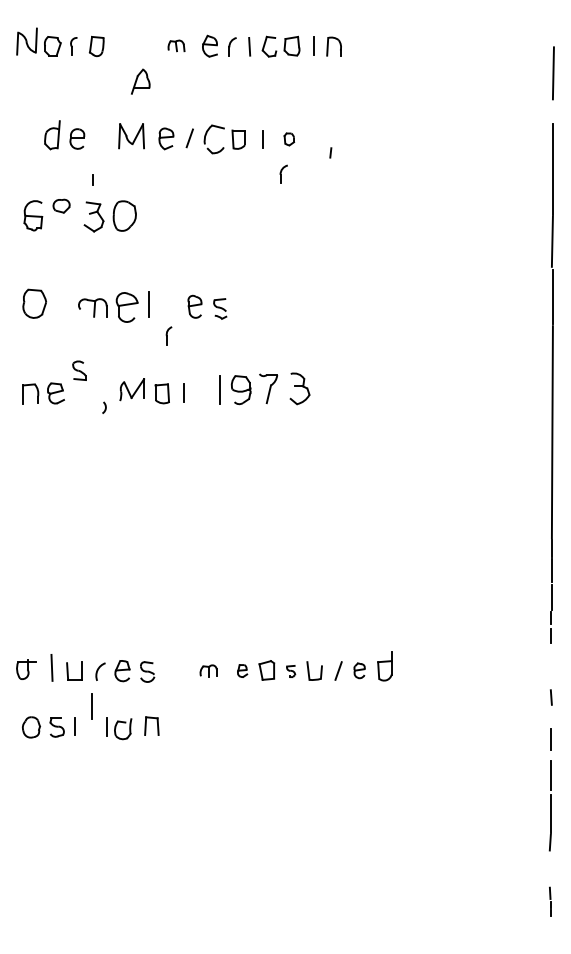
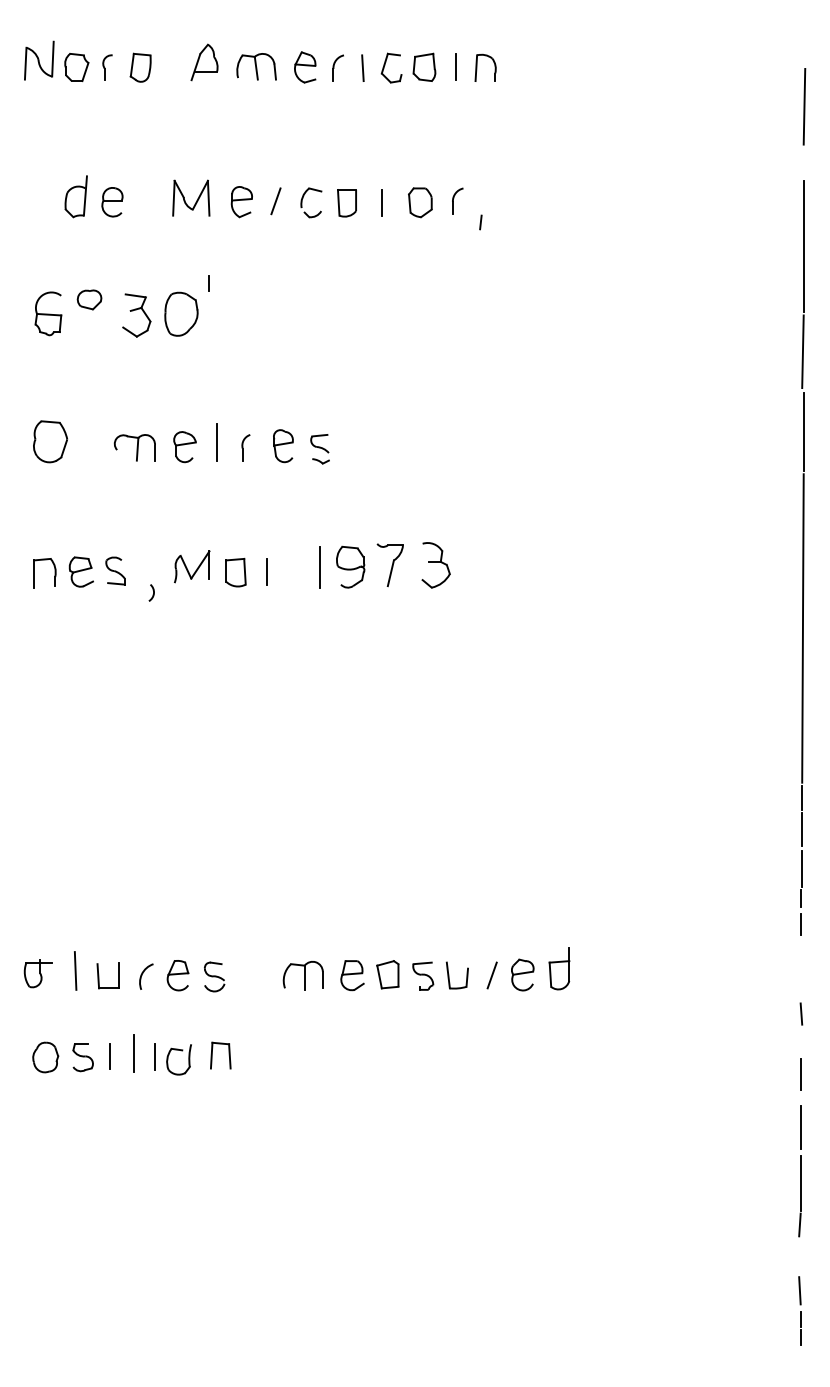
part: (176, 45) -> (256, 66), size x1.67
part: (140, 81) -> (204, 61), moved
part: (213, 139) -> (310, 202), size x0.71
part: (289, 139) -> (420, 202), size x1.67
part: (283, 173) -> (457, 200), moved
line: (92, 179) -> (208, 282), moved
part: (127, 307) -> (185, 447), size x0.71
part: (168, 335) -> (244, 447), moved
part: (79, 370) -> (115, 570), moved
part: (208, 670) -> (303, 974), size x1.67
part: (242, 670) -> (352, 974), size x1.67
part: (359, 670) -> (522, 974), size x1.43
part: (290, 671) -> (422, 976), size x1.67
line: (91, 706) -> (133, 1053), moved
part: (549, 901) -> (798, 1310), size x1.67

